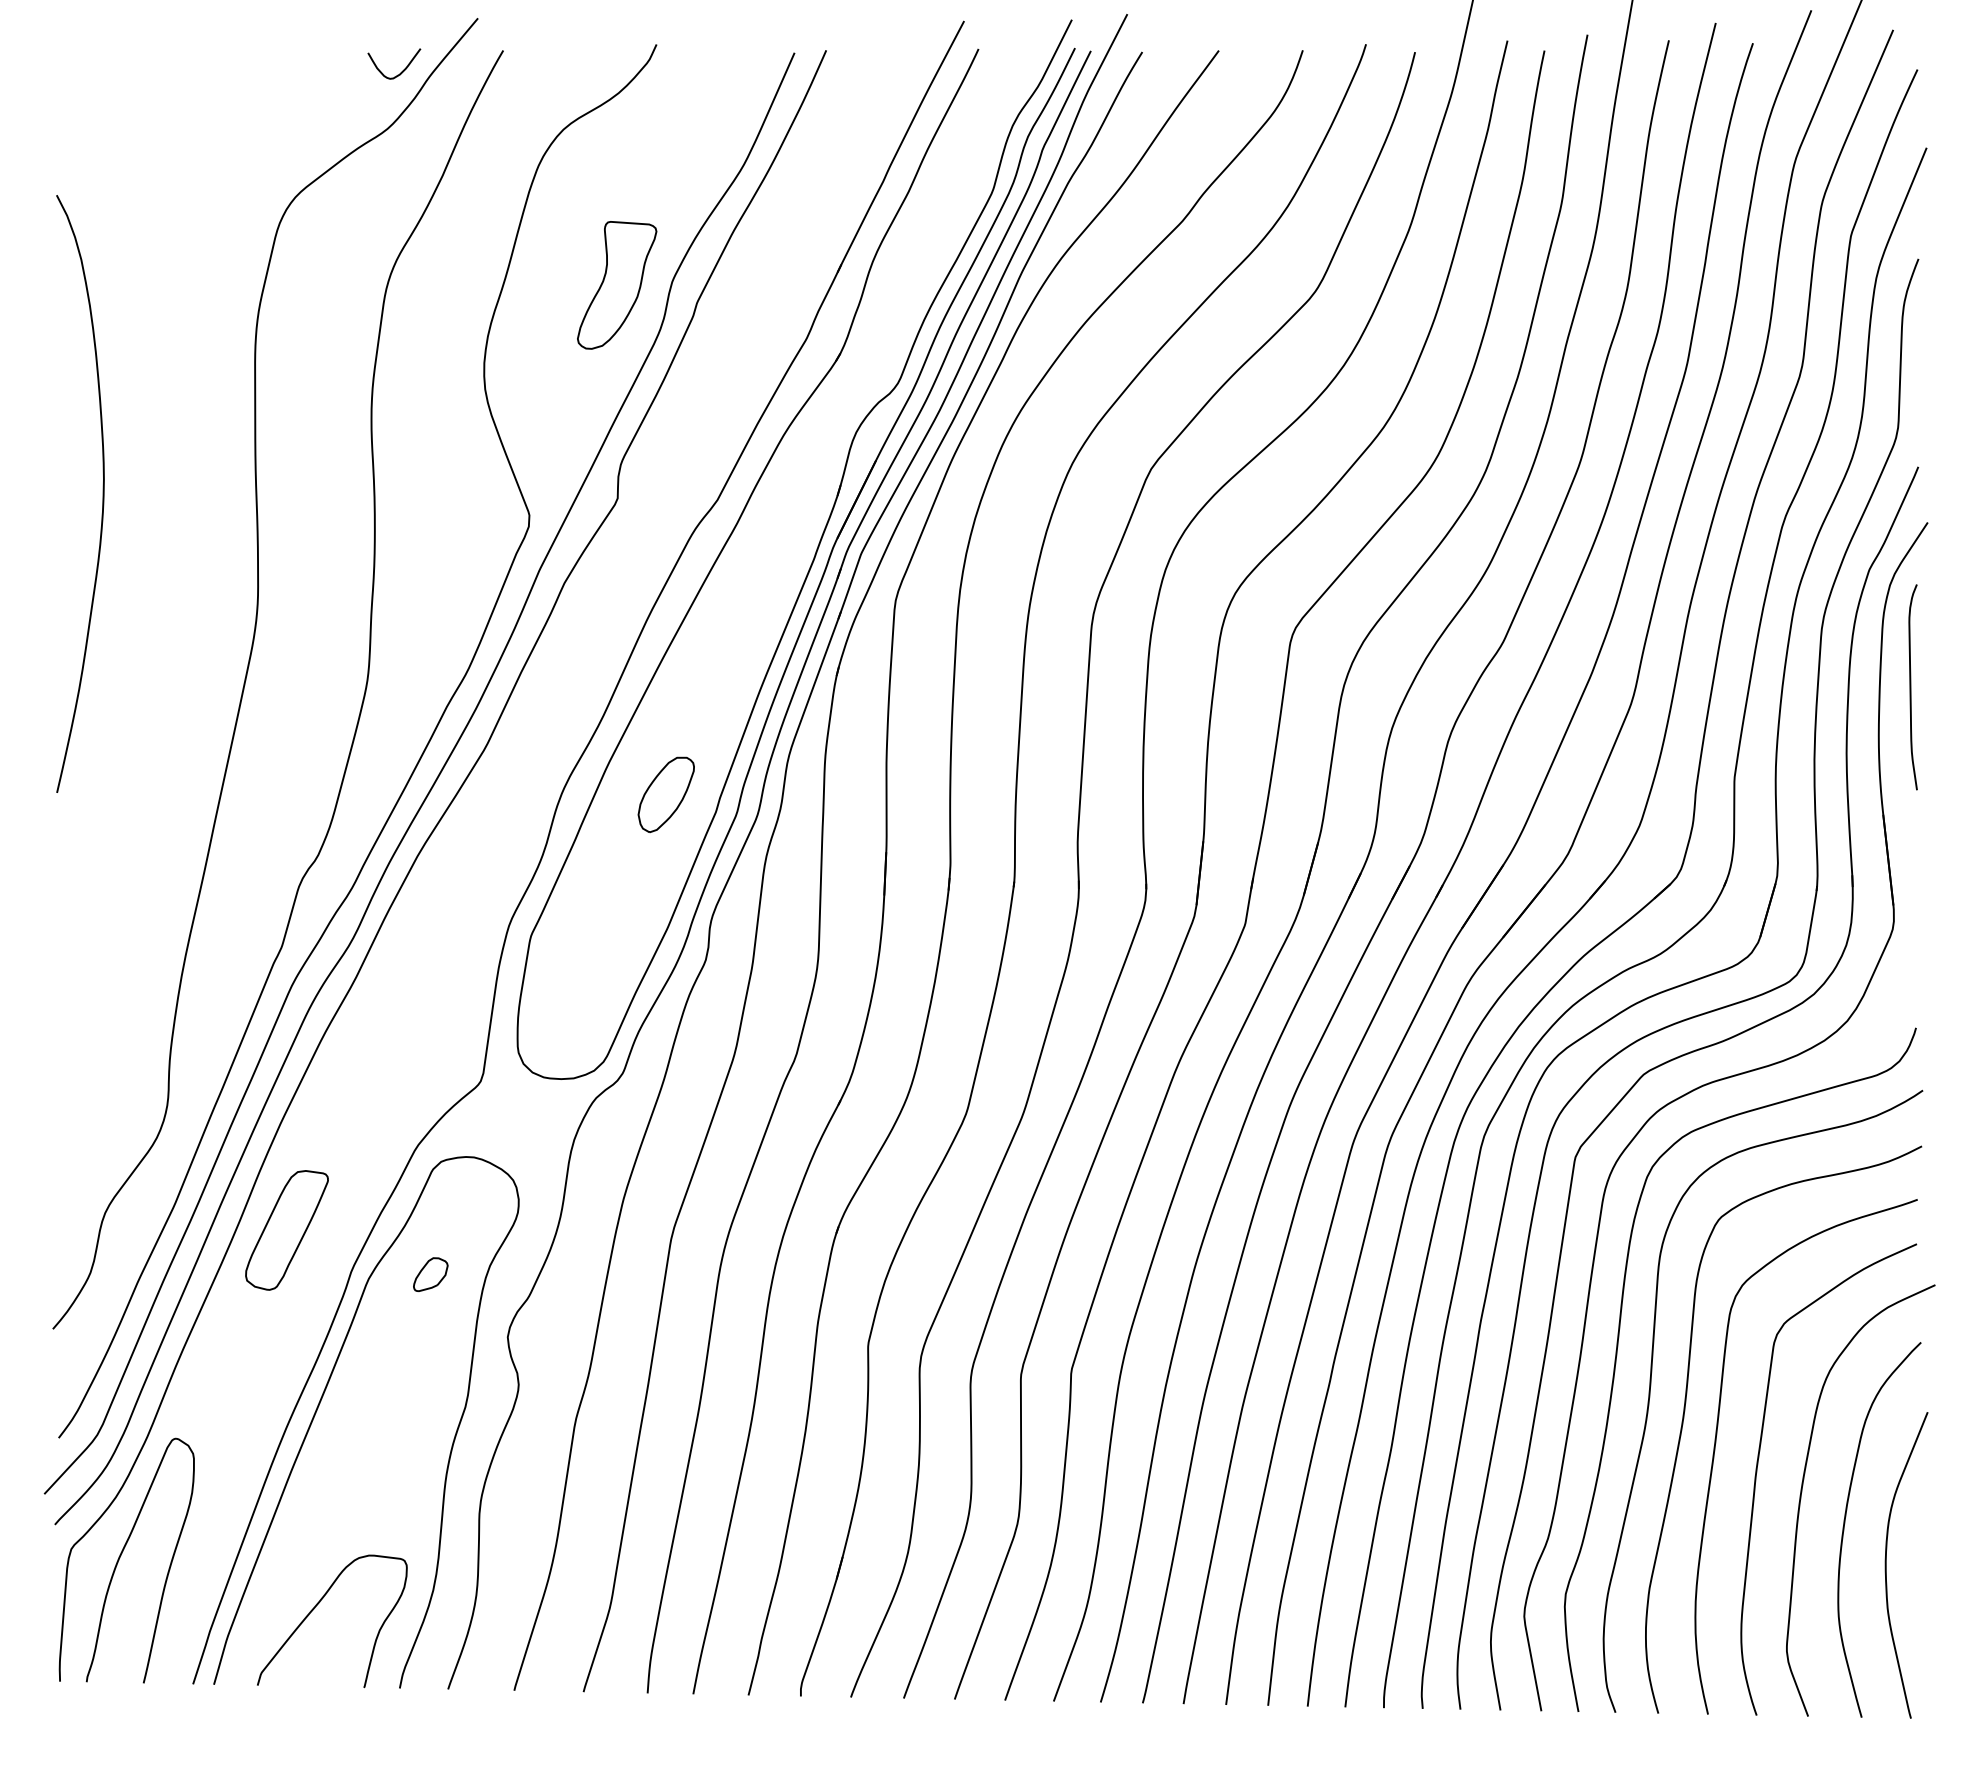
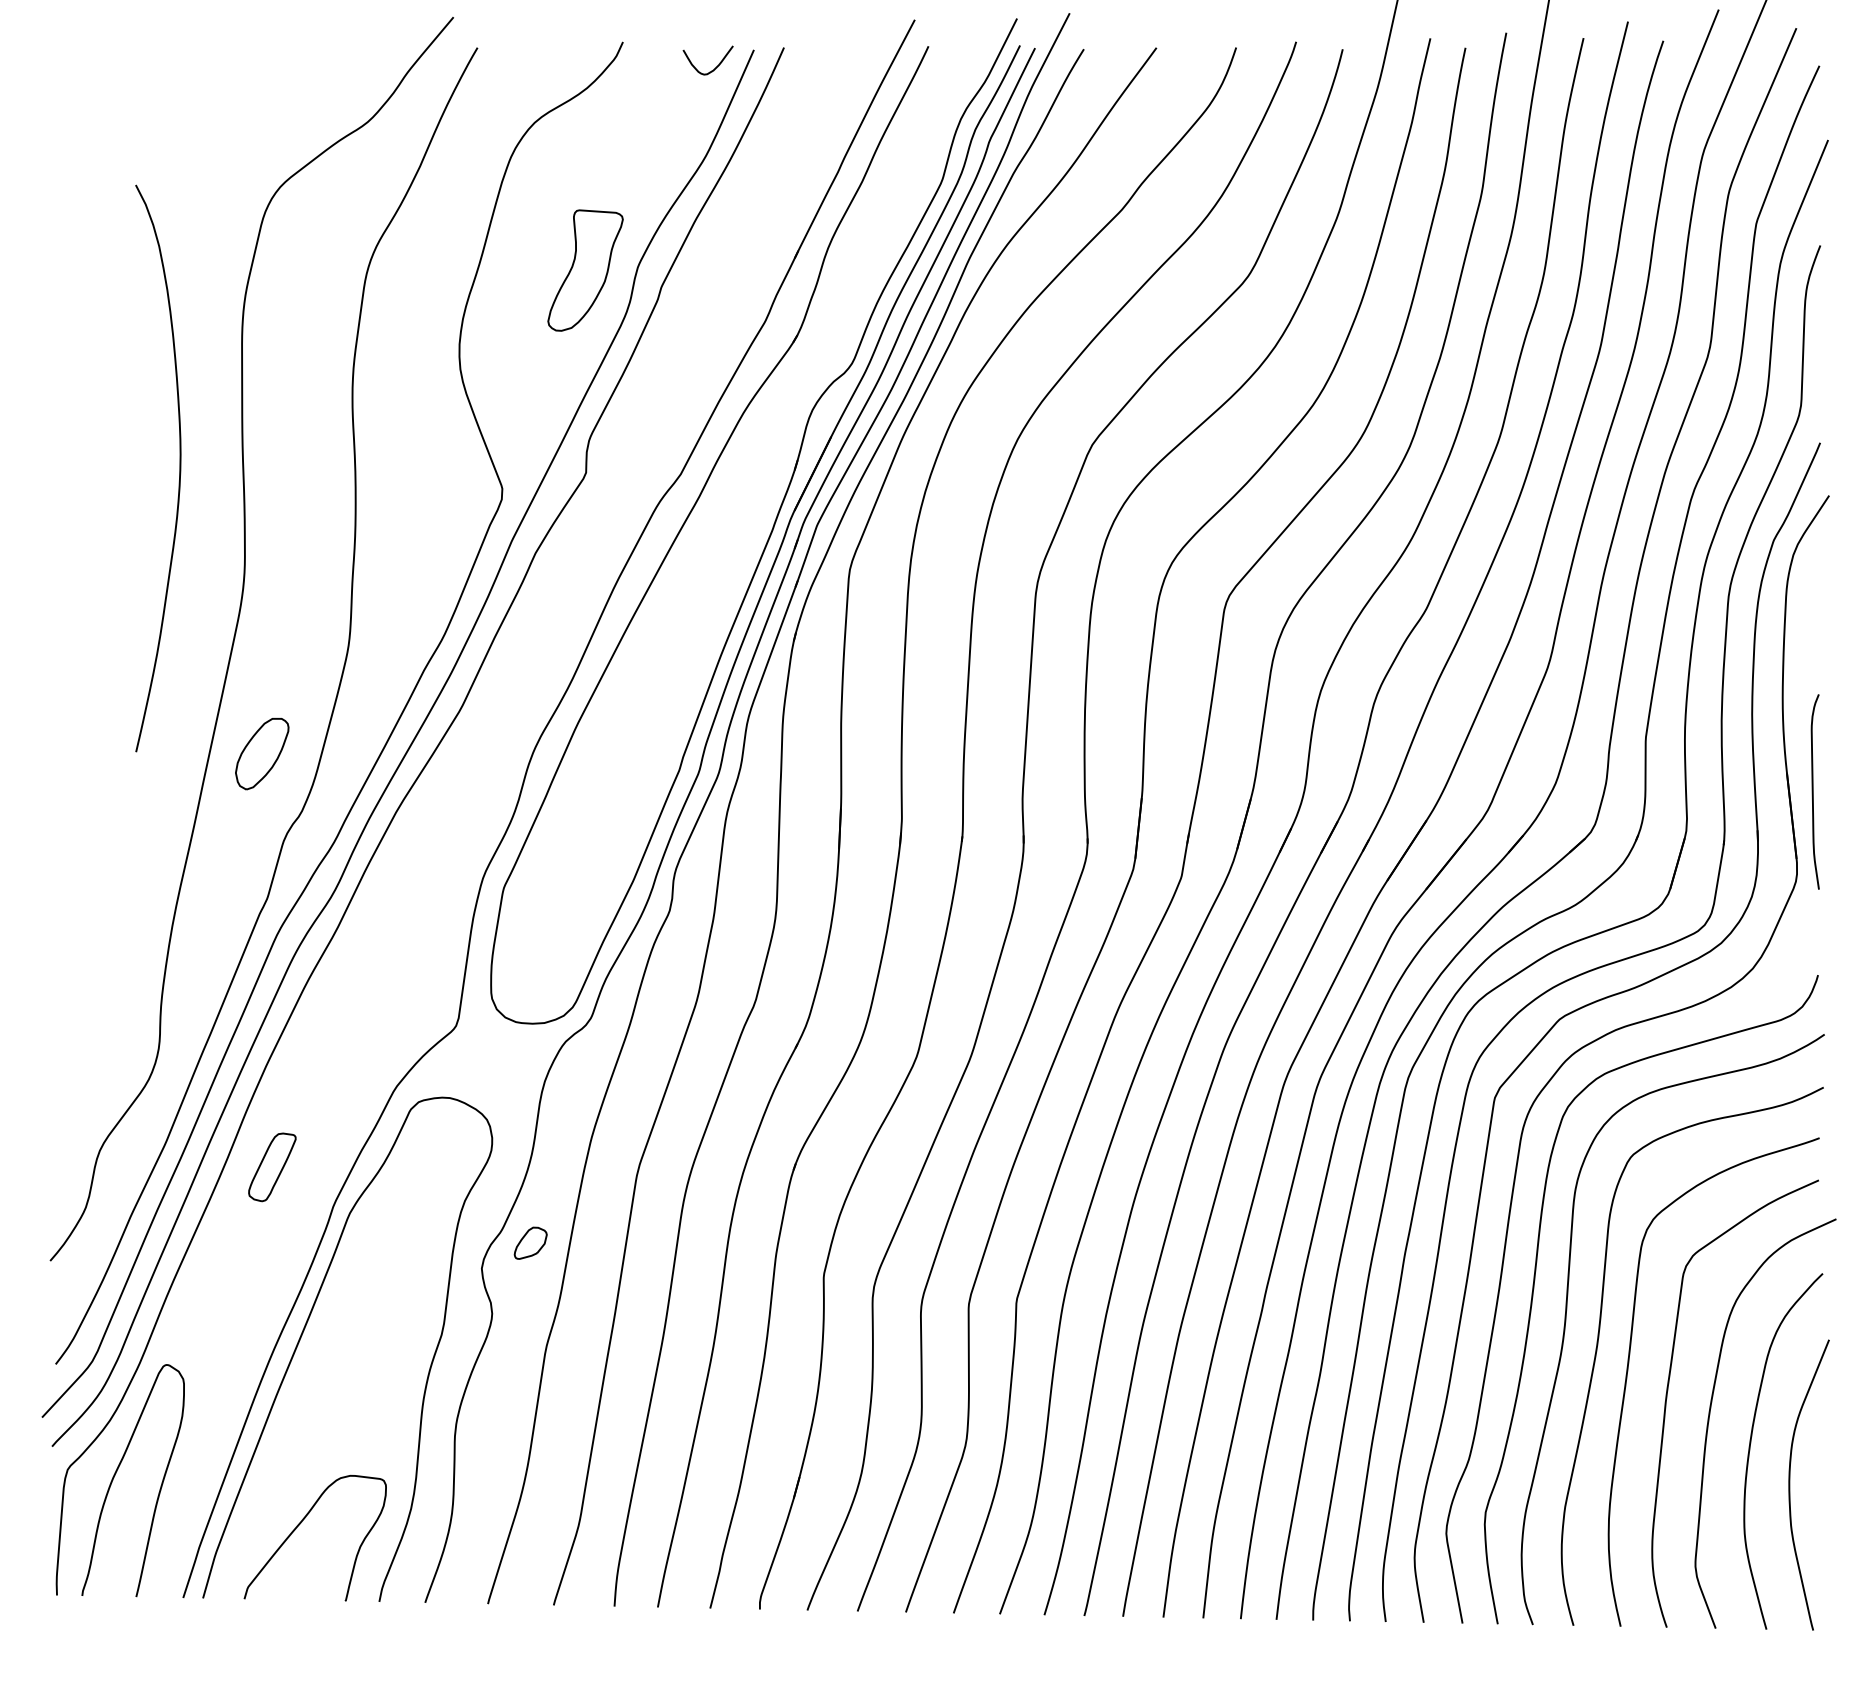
curve: (402, 71) -> (715, 67), moved
curve: (102, 493) -> (179, 468), moved
curve: (1911, 686) -> (1813, 791), moved
part: (666, 795) -> (262, 754), moved
part: (287, 1230) -> (272, 1167), size x0.6
part: (430, 1273) -> (530, 1242), moved

